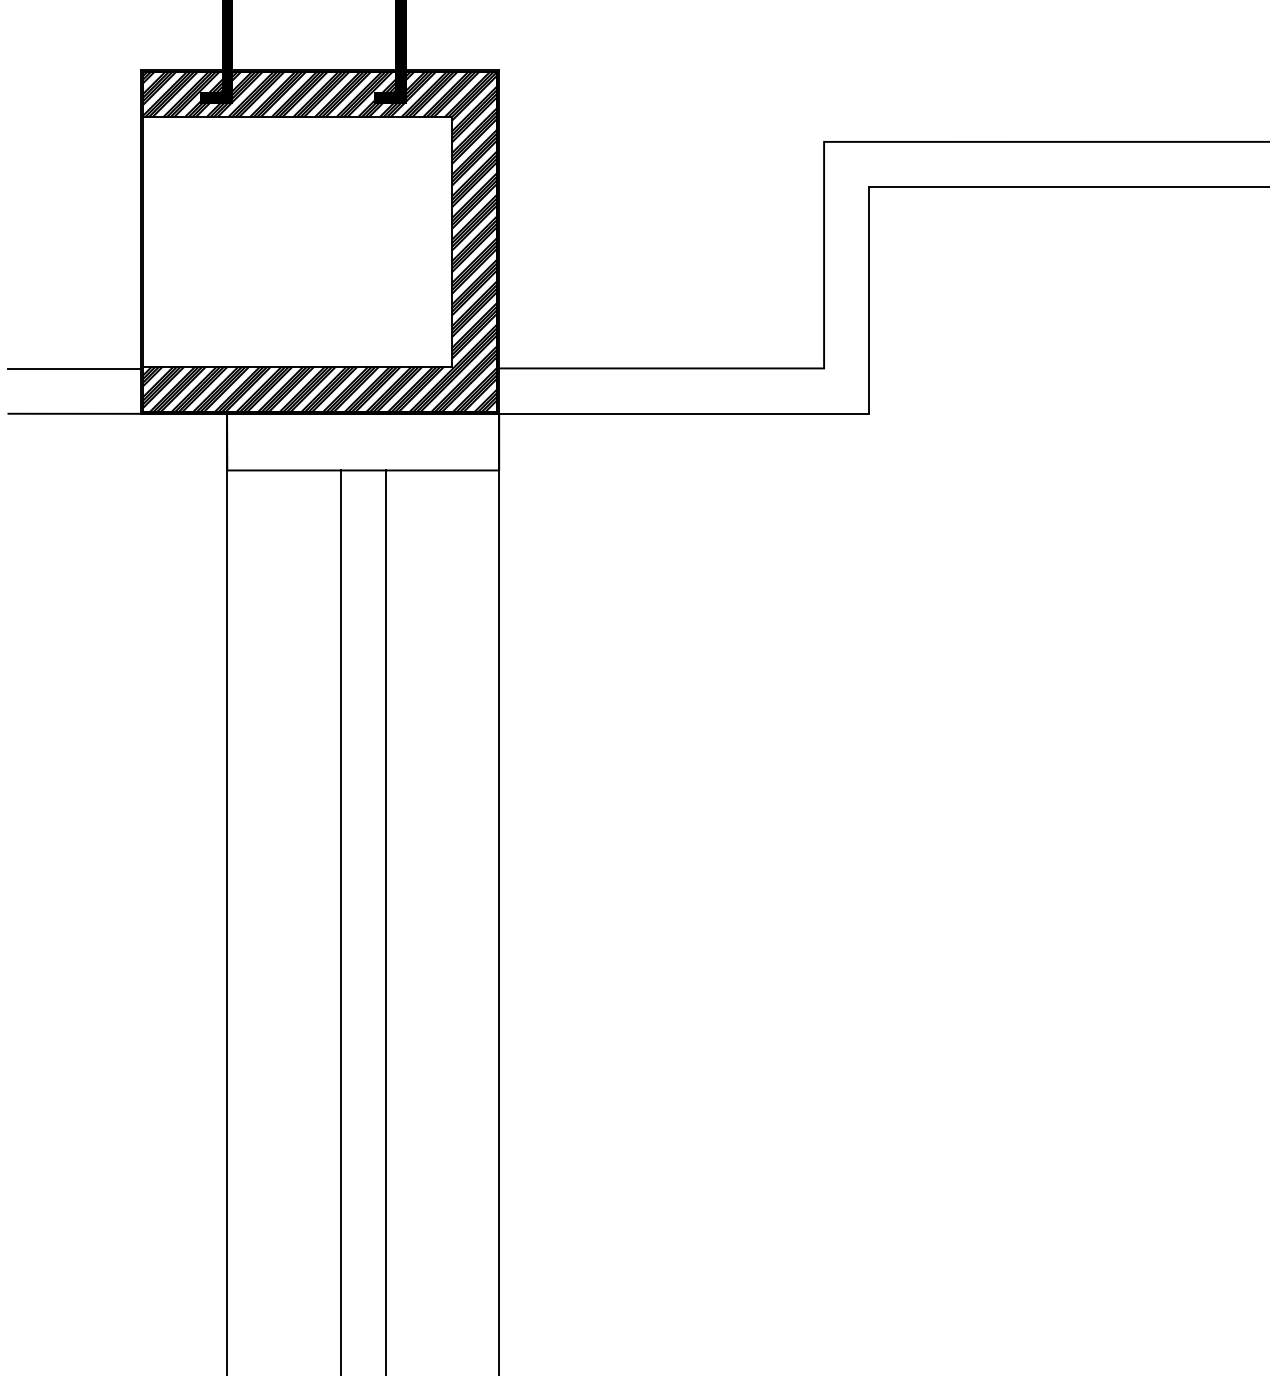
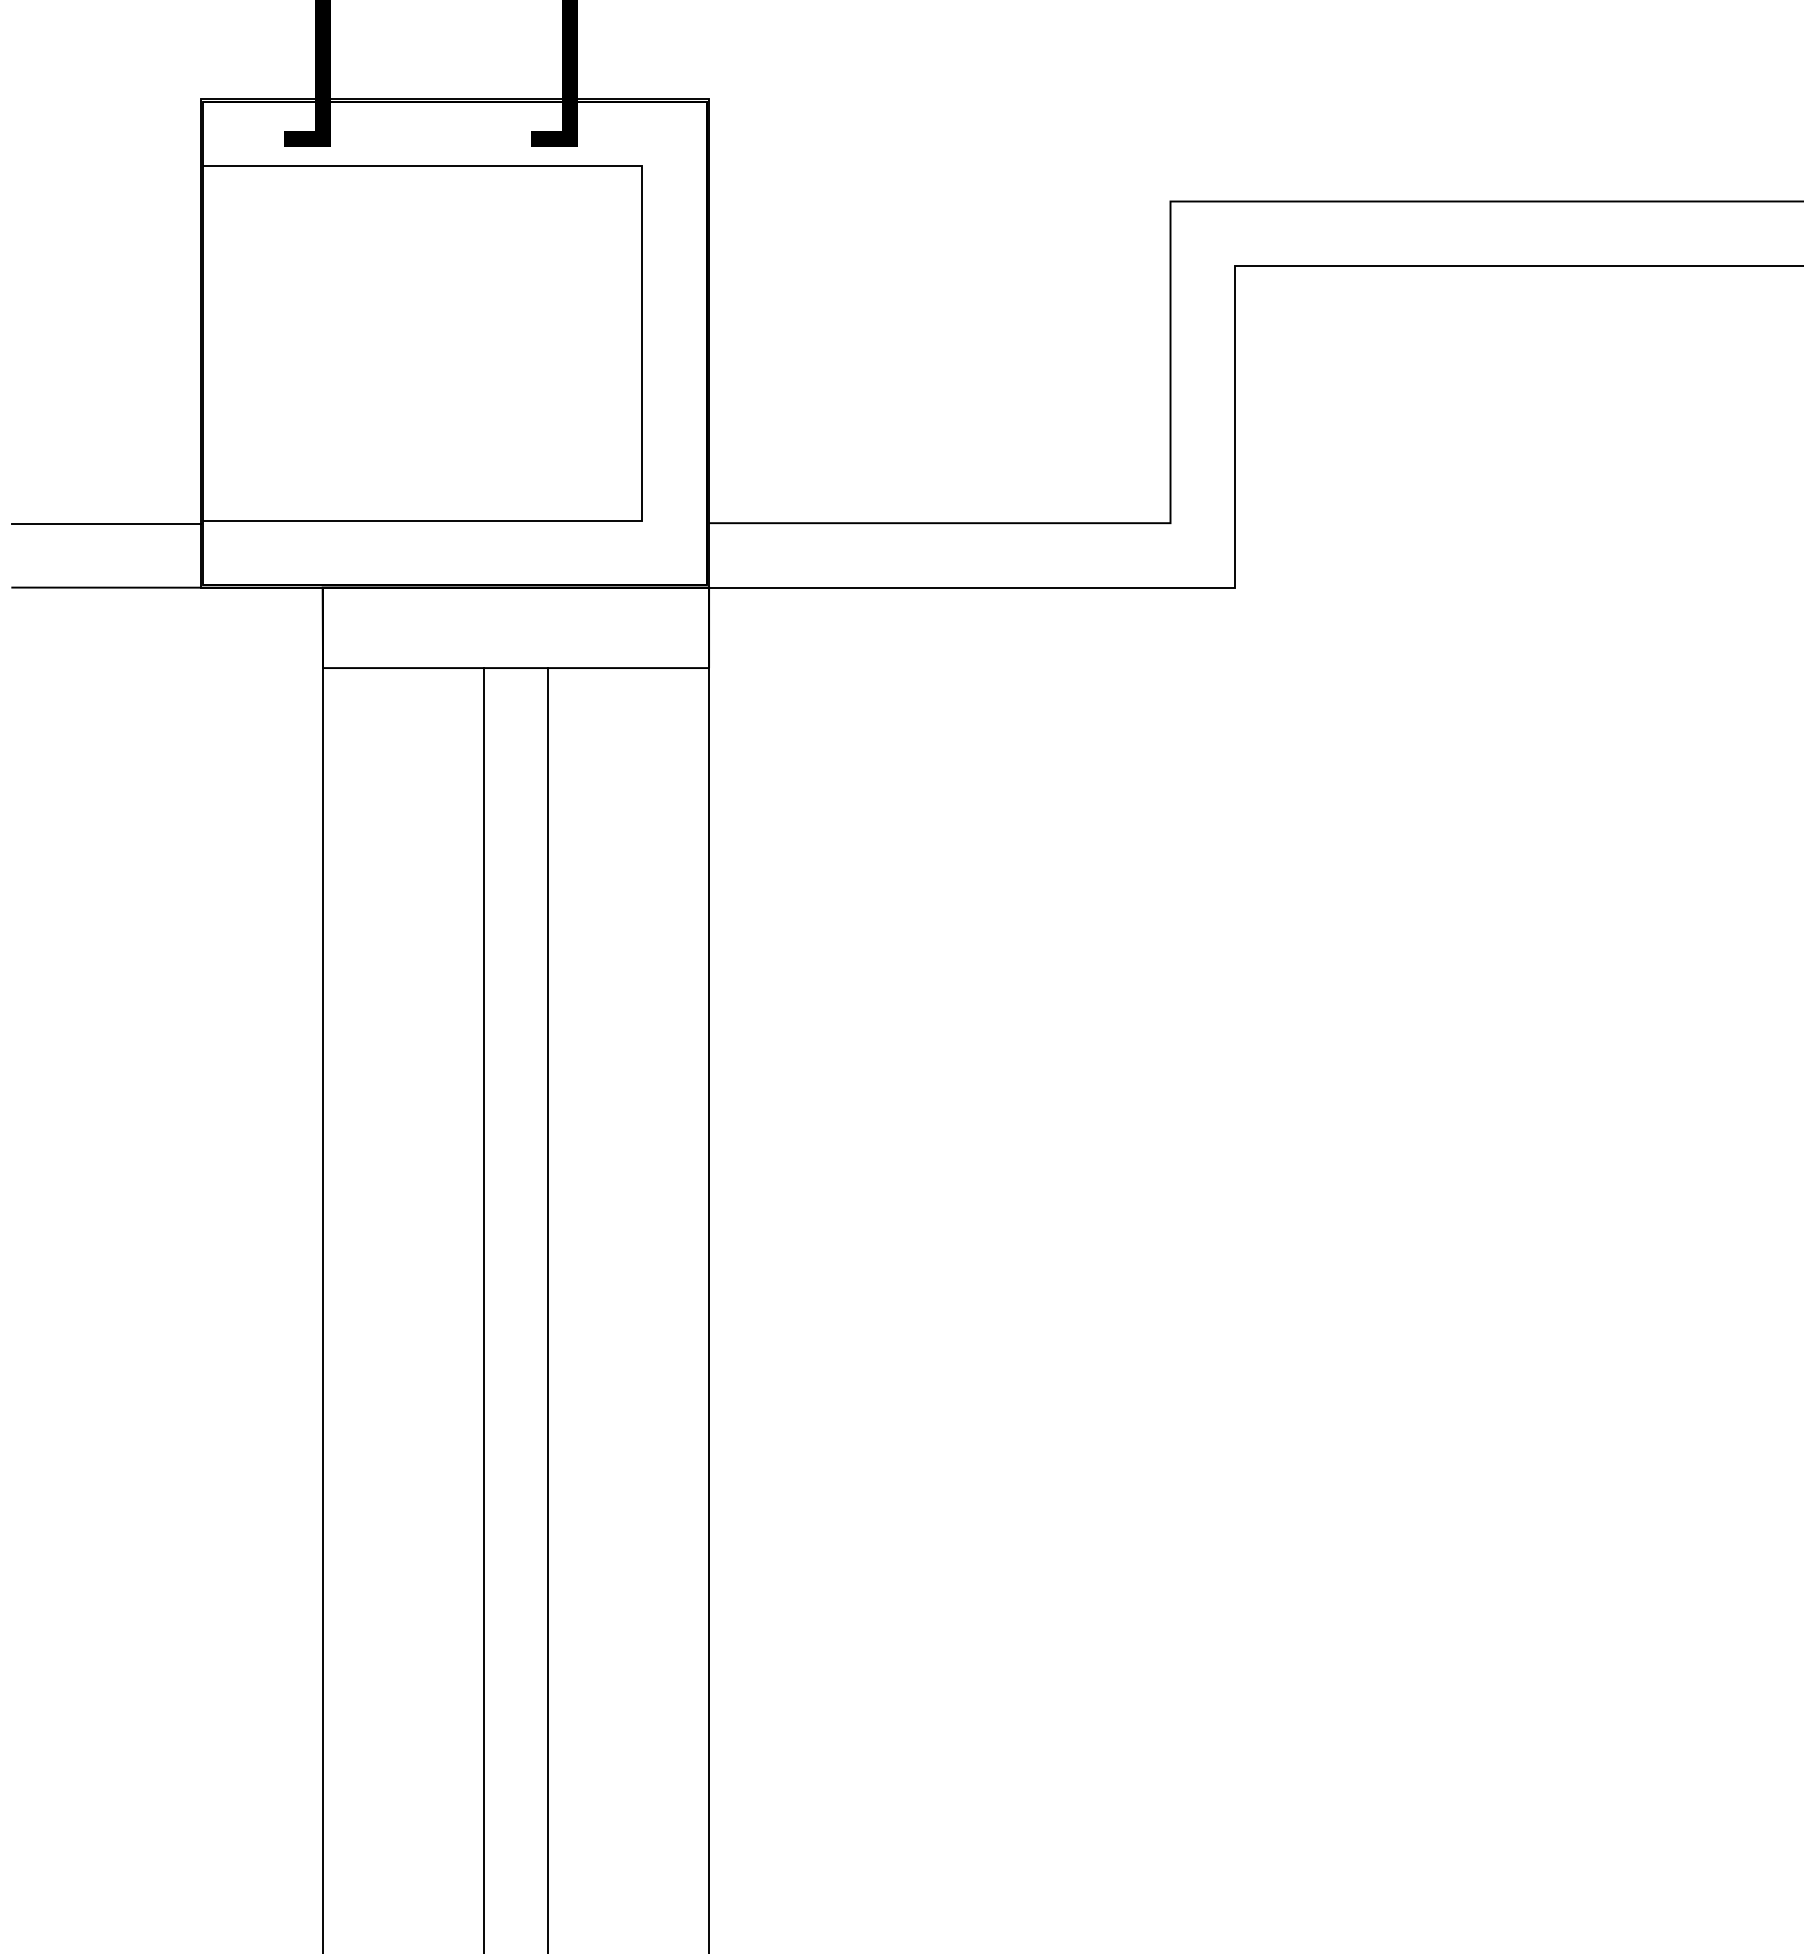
hatch: (319, 241) -> (454, 343), removed

